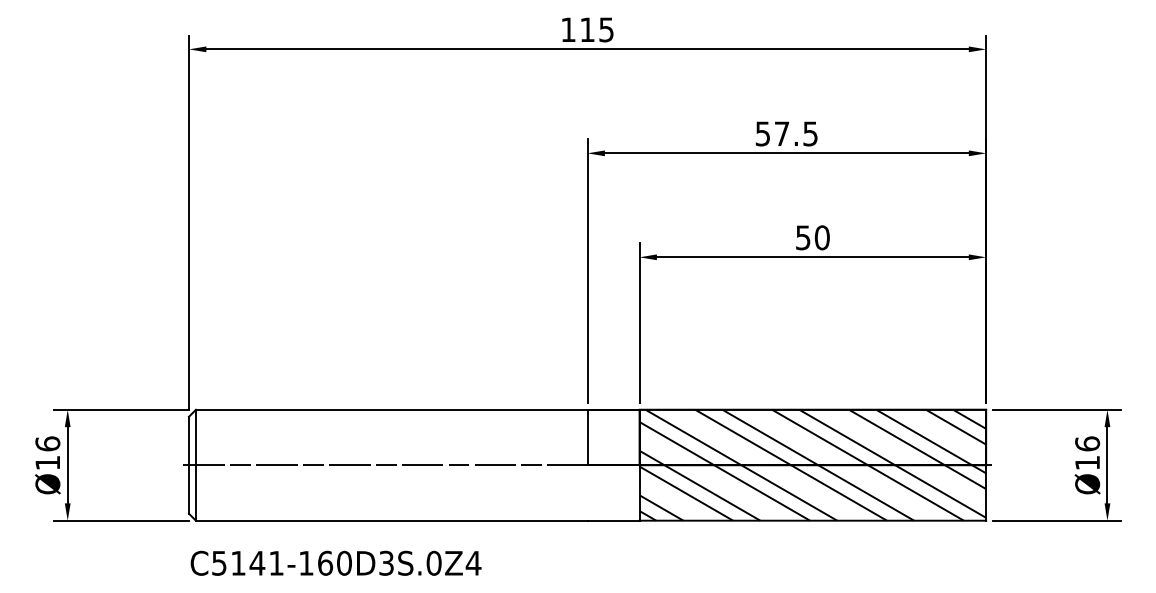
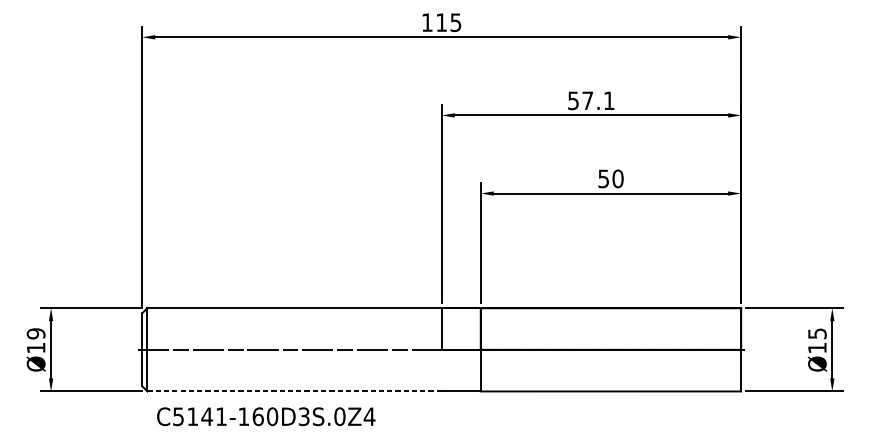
text: (810, 133) -> (609, 100), 57.5 -> 57.1
text: (47, 443) -> (35, 333), Ø16 -> Ø19
text: (1087, 443) -> (817, 333), Ø16 -> Ø15
hatch: (812, 464) -> (610, 349), removed
line: (391, 520) -> (294, 391), solid -> dashed
text: (335, 562) -> (265, 416), moved

